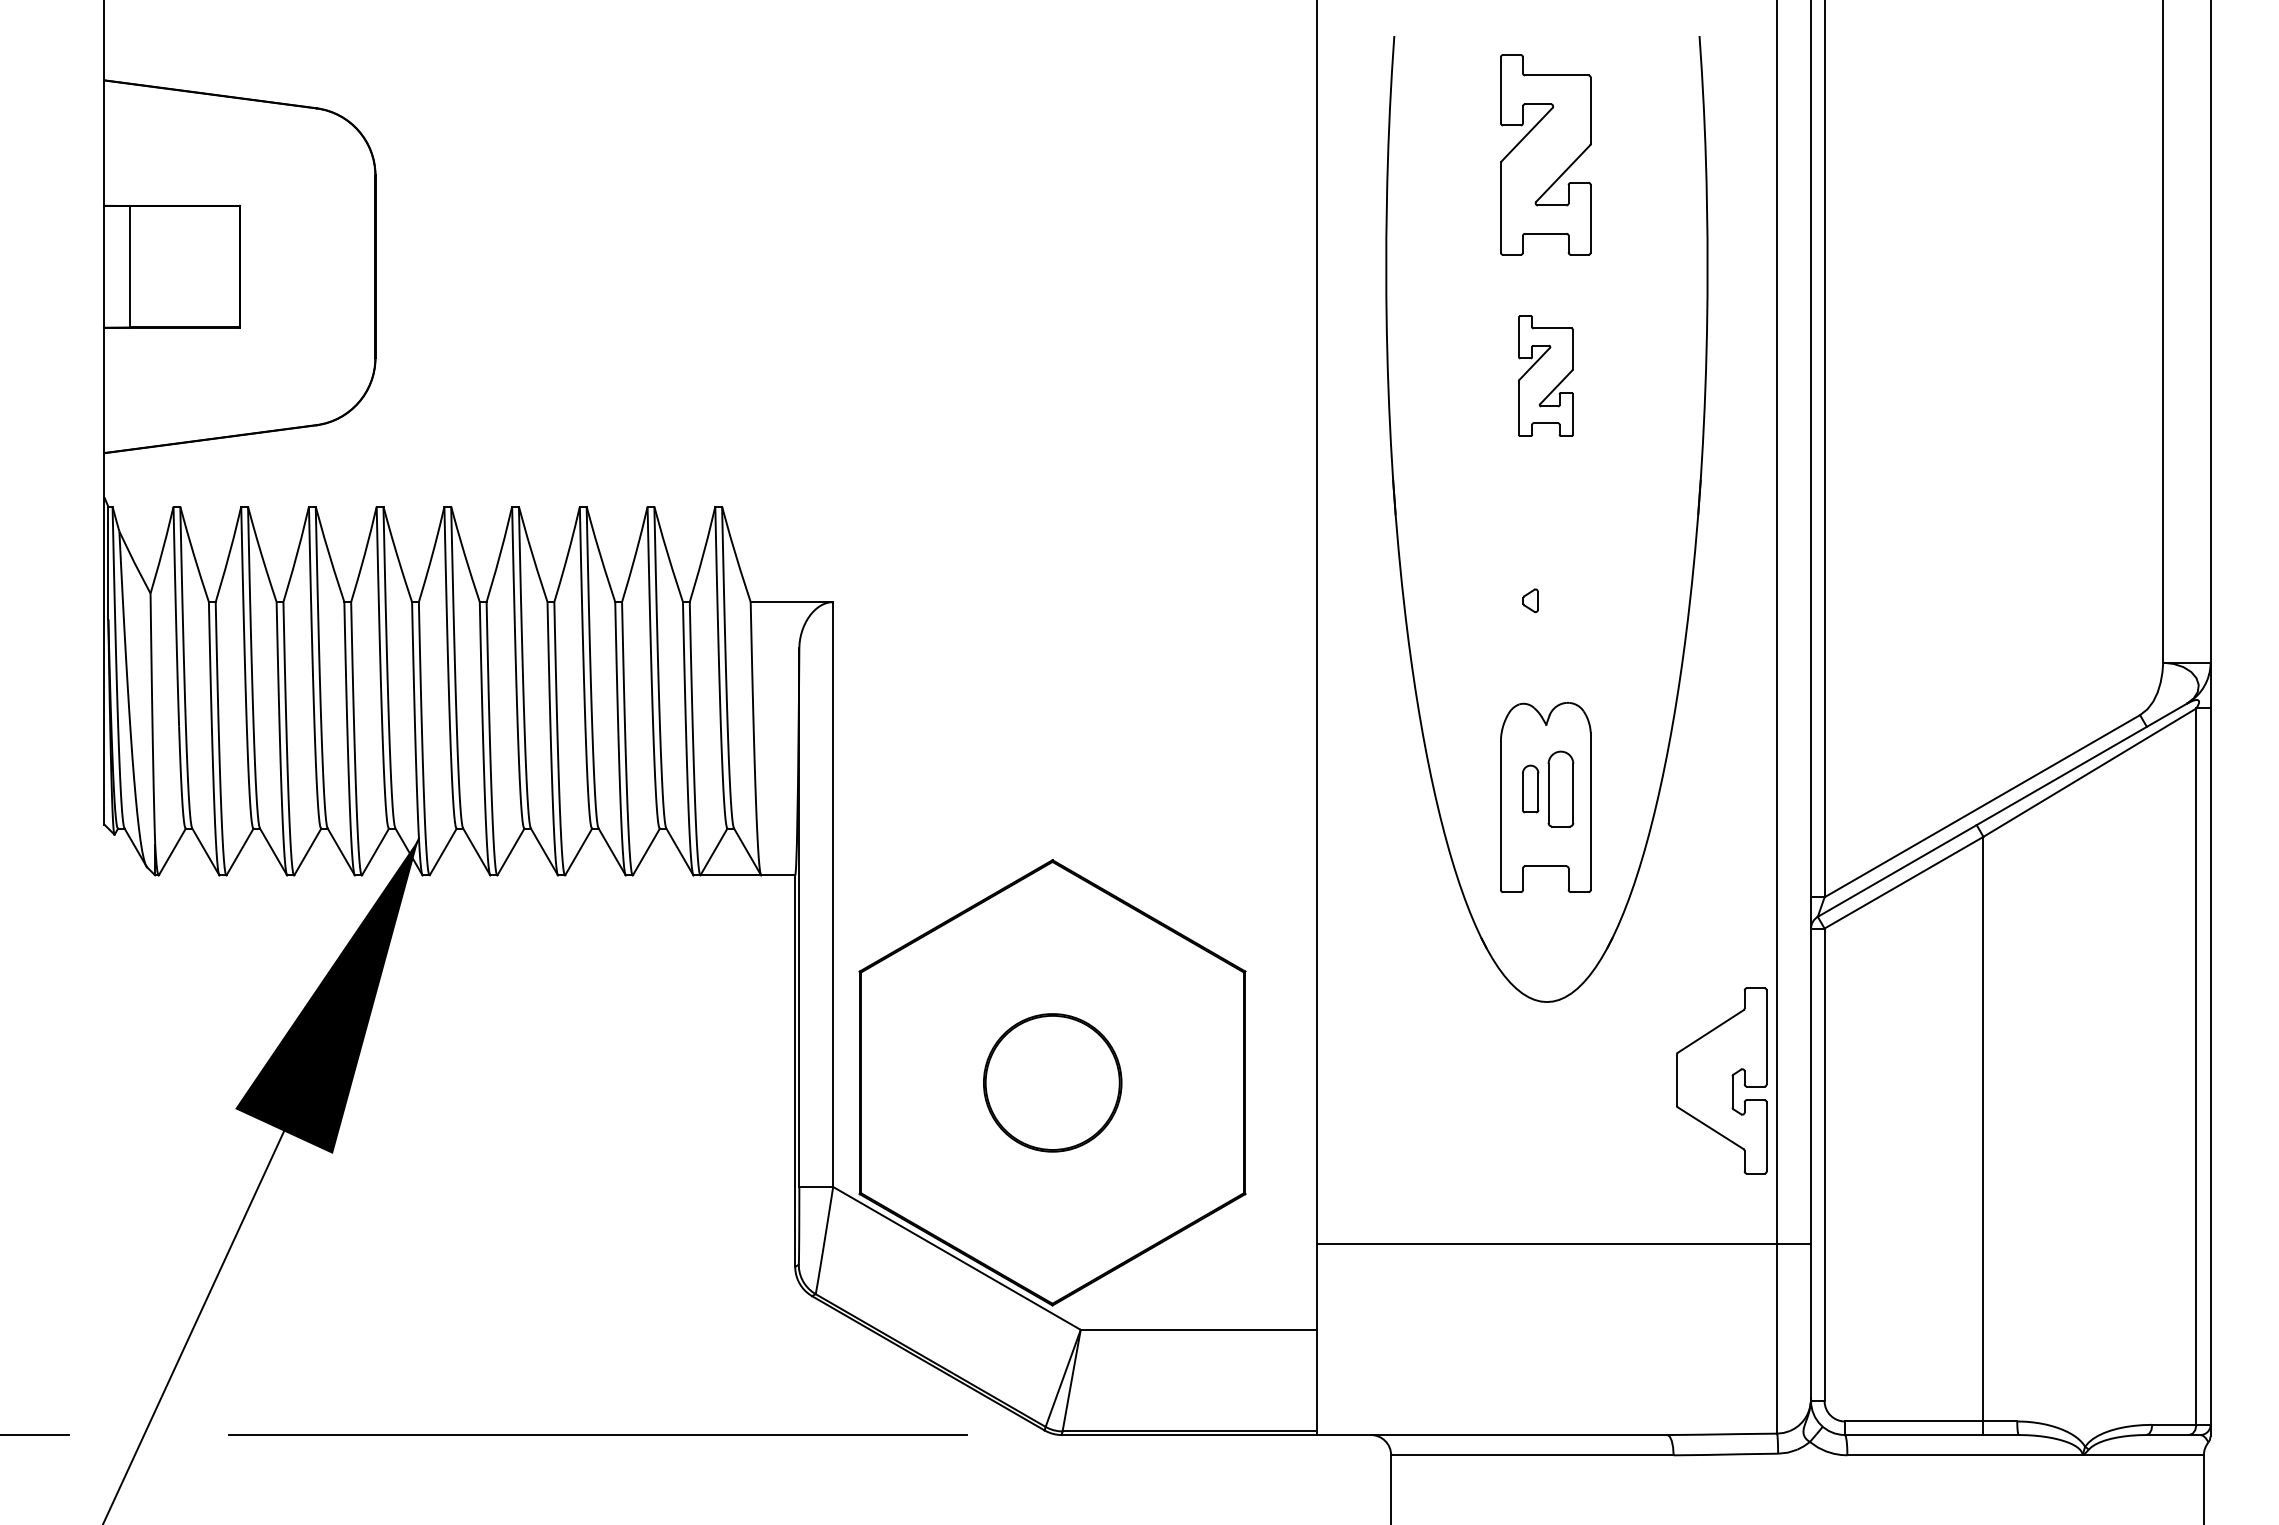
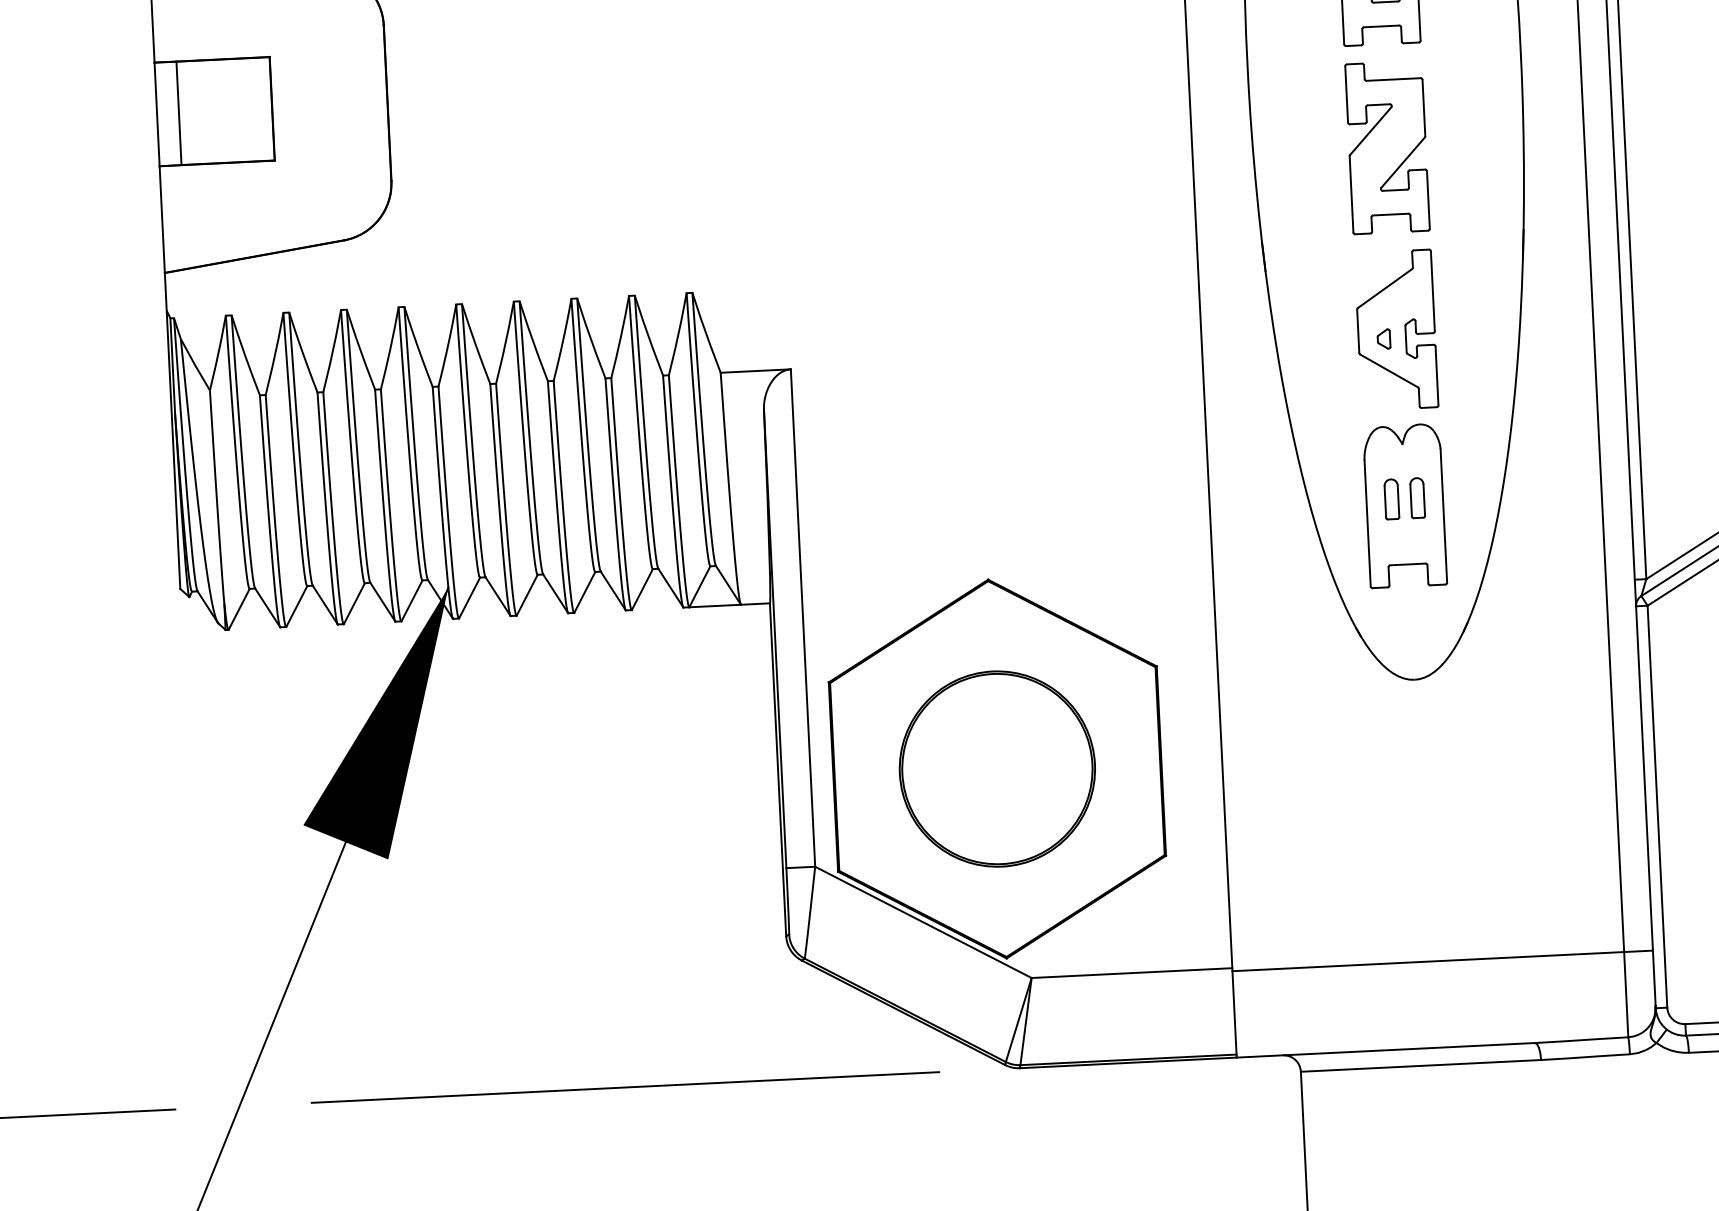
part: (1545, 375) -> (1387, 146), size x1.67
part: (1560, 788) -> (1417, 497), size x0.62
part: (1721, 1080) -> (1396, 329), moved
part: (1052, 1082) -> (997, 768), size x1.67
line: (1563, 1244) -> (1442, 960), moved

